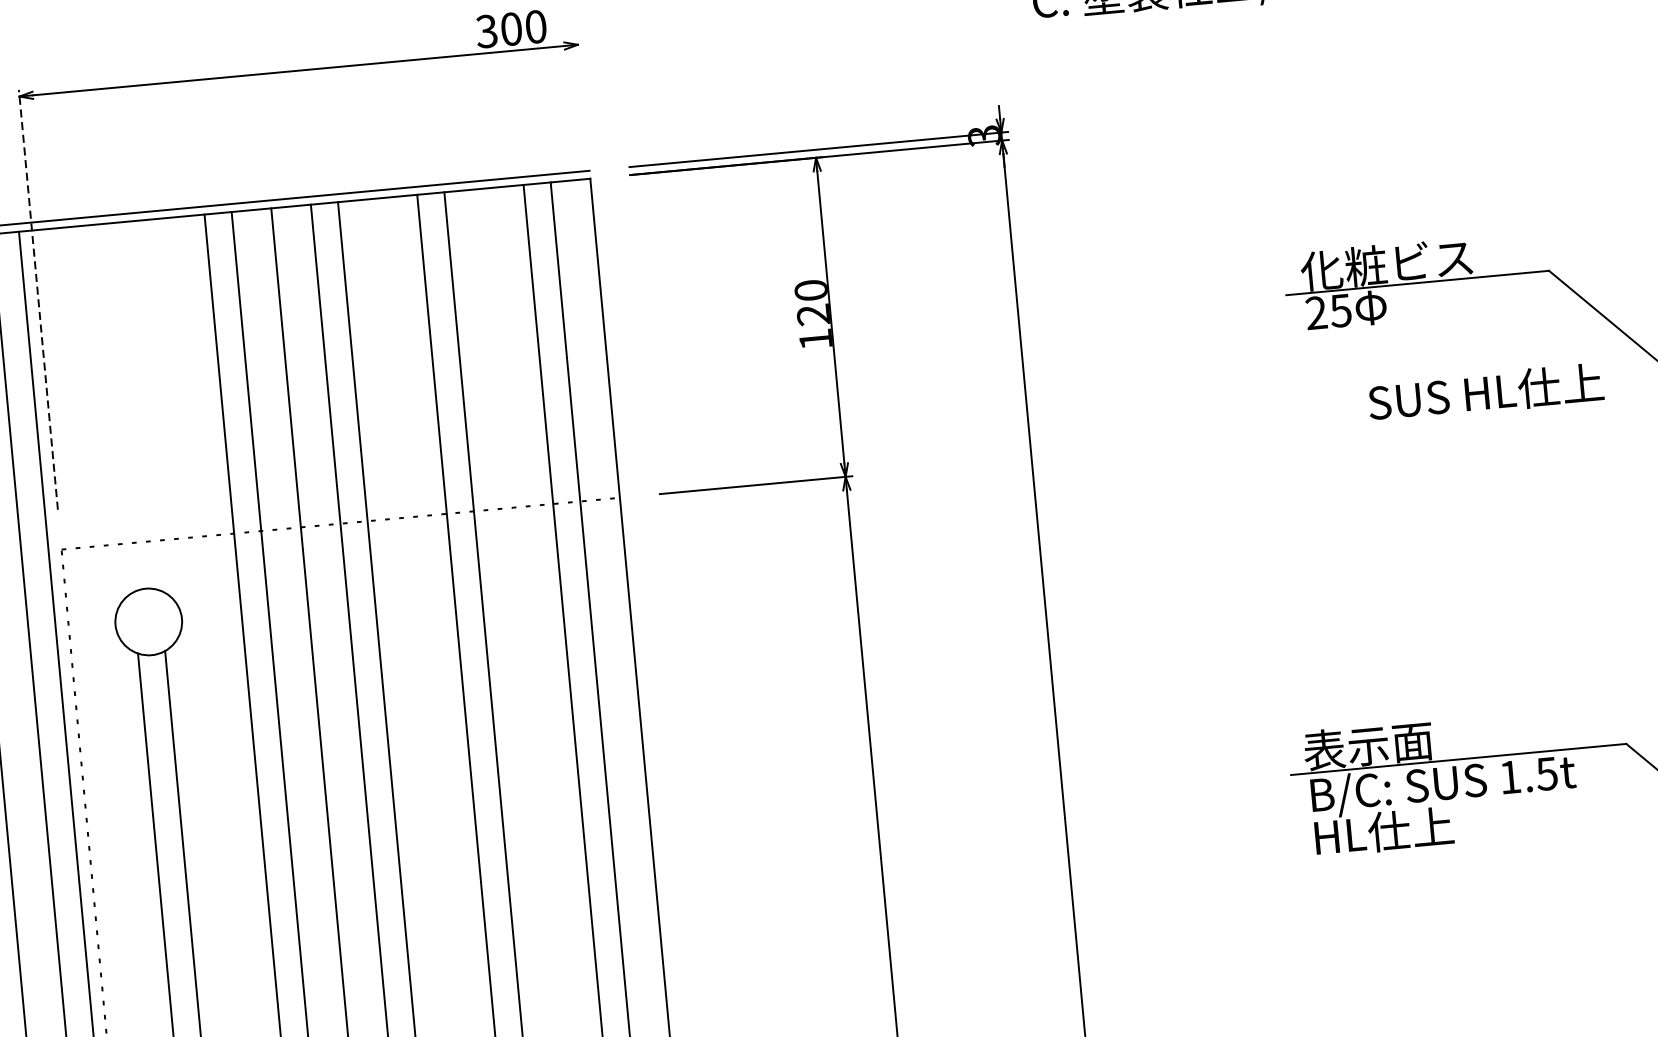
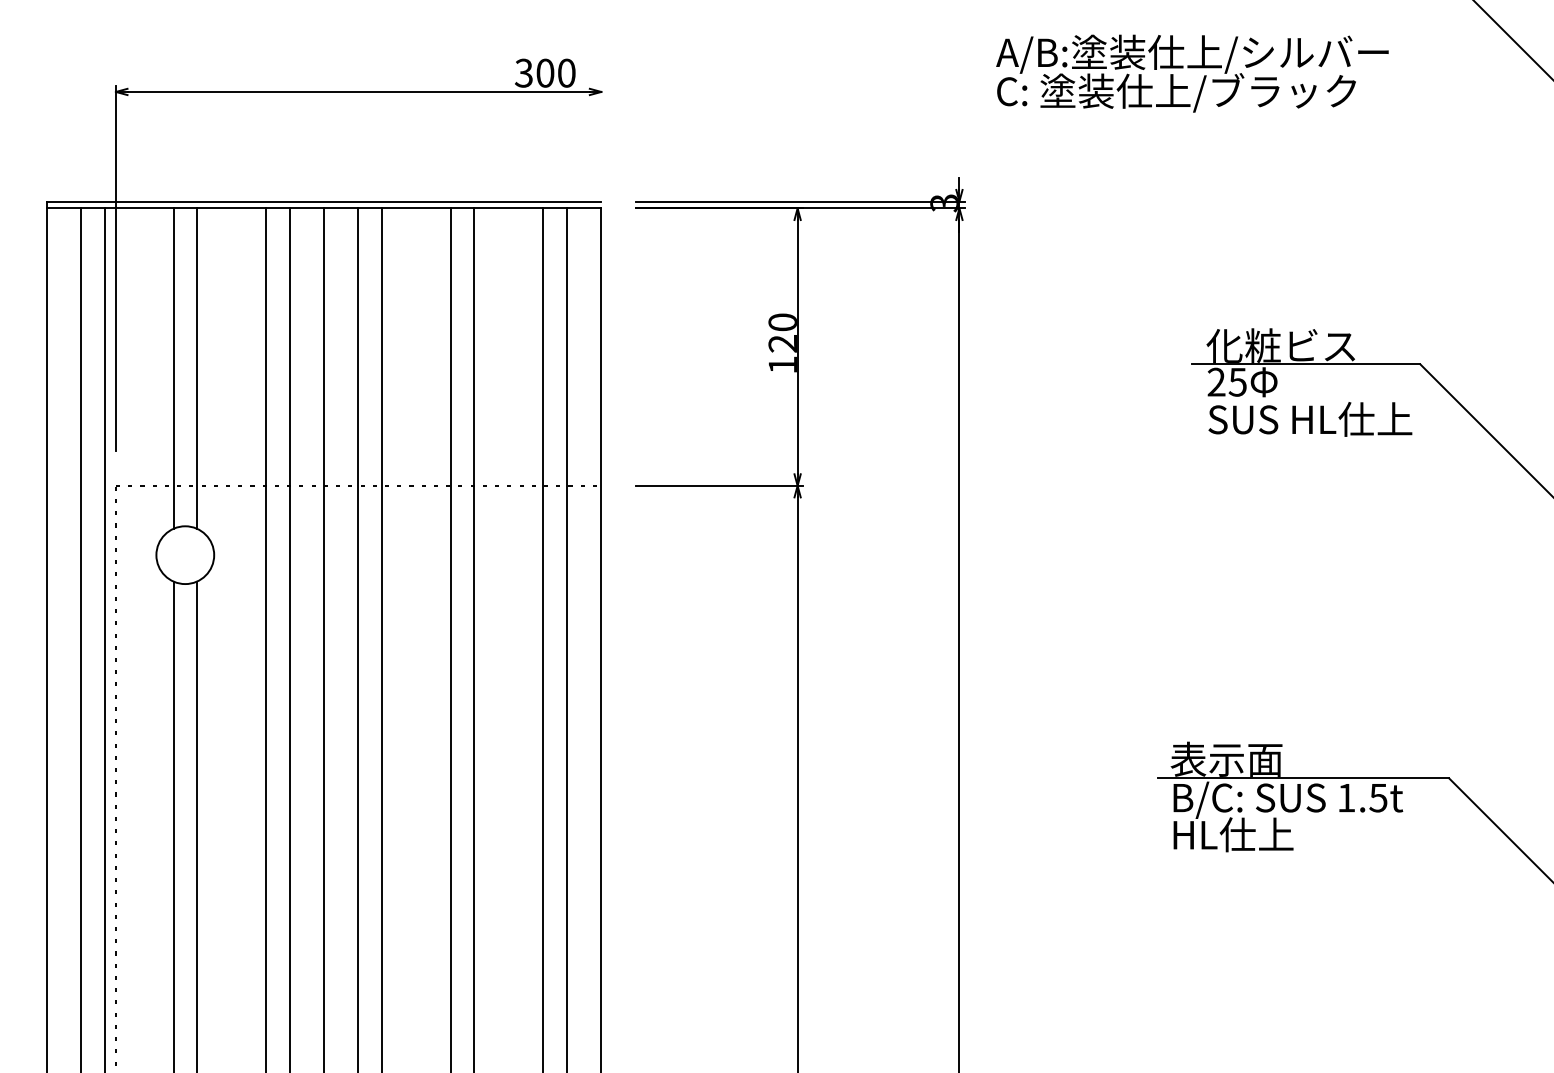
line: (37, 299) -> (115, 268), dashed -> solid
text: (1486, 392) -> (1310, 419), moved
line: (142, 405) -> (197, 368), added
line: (115, 408) -> (173, 368), added

